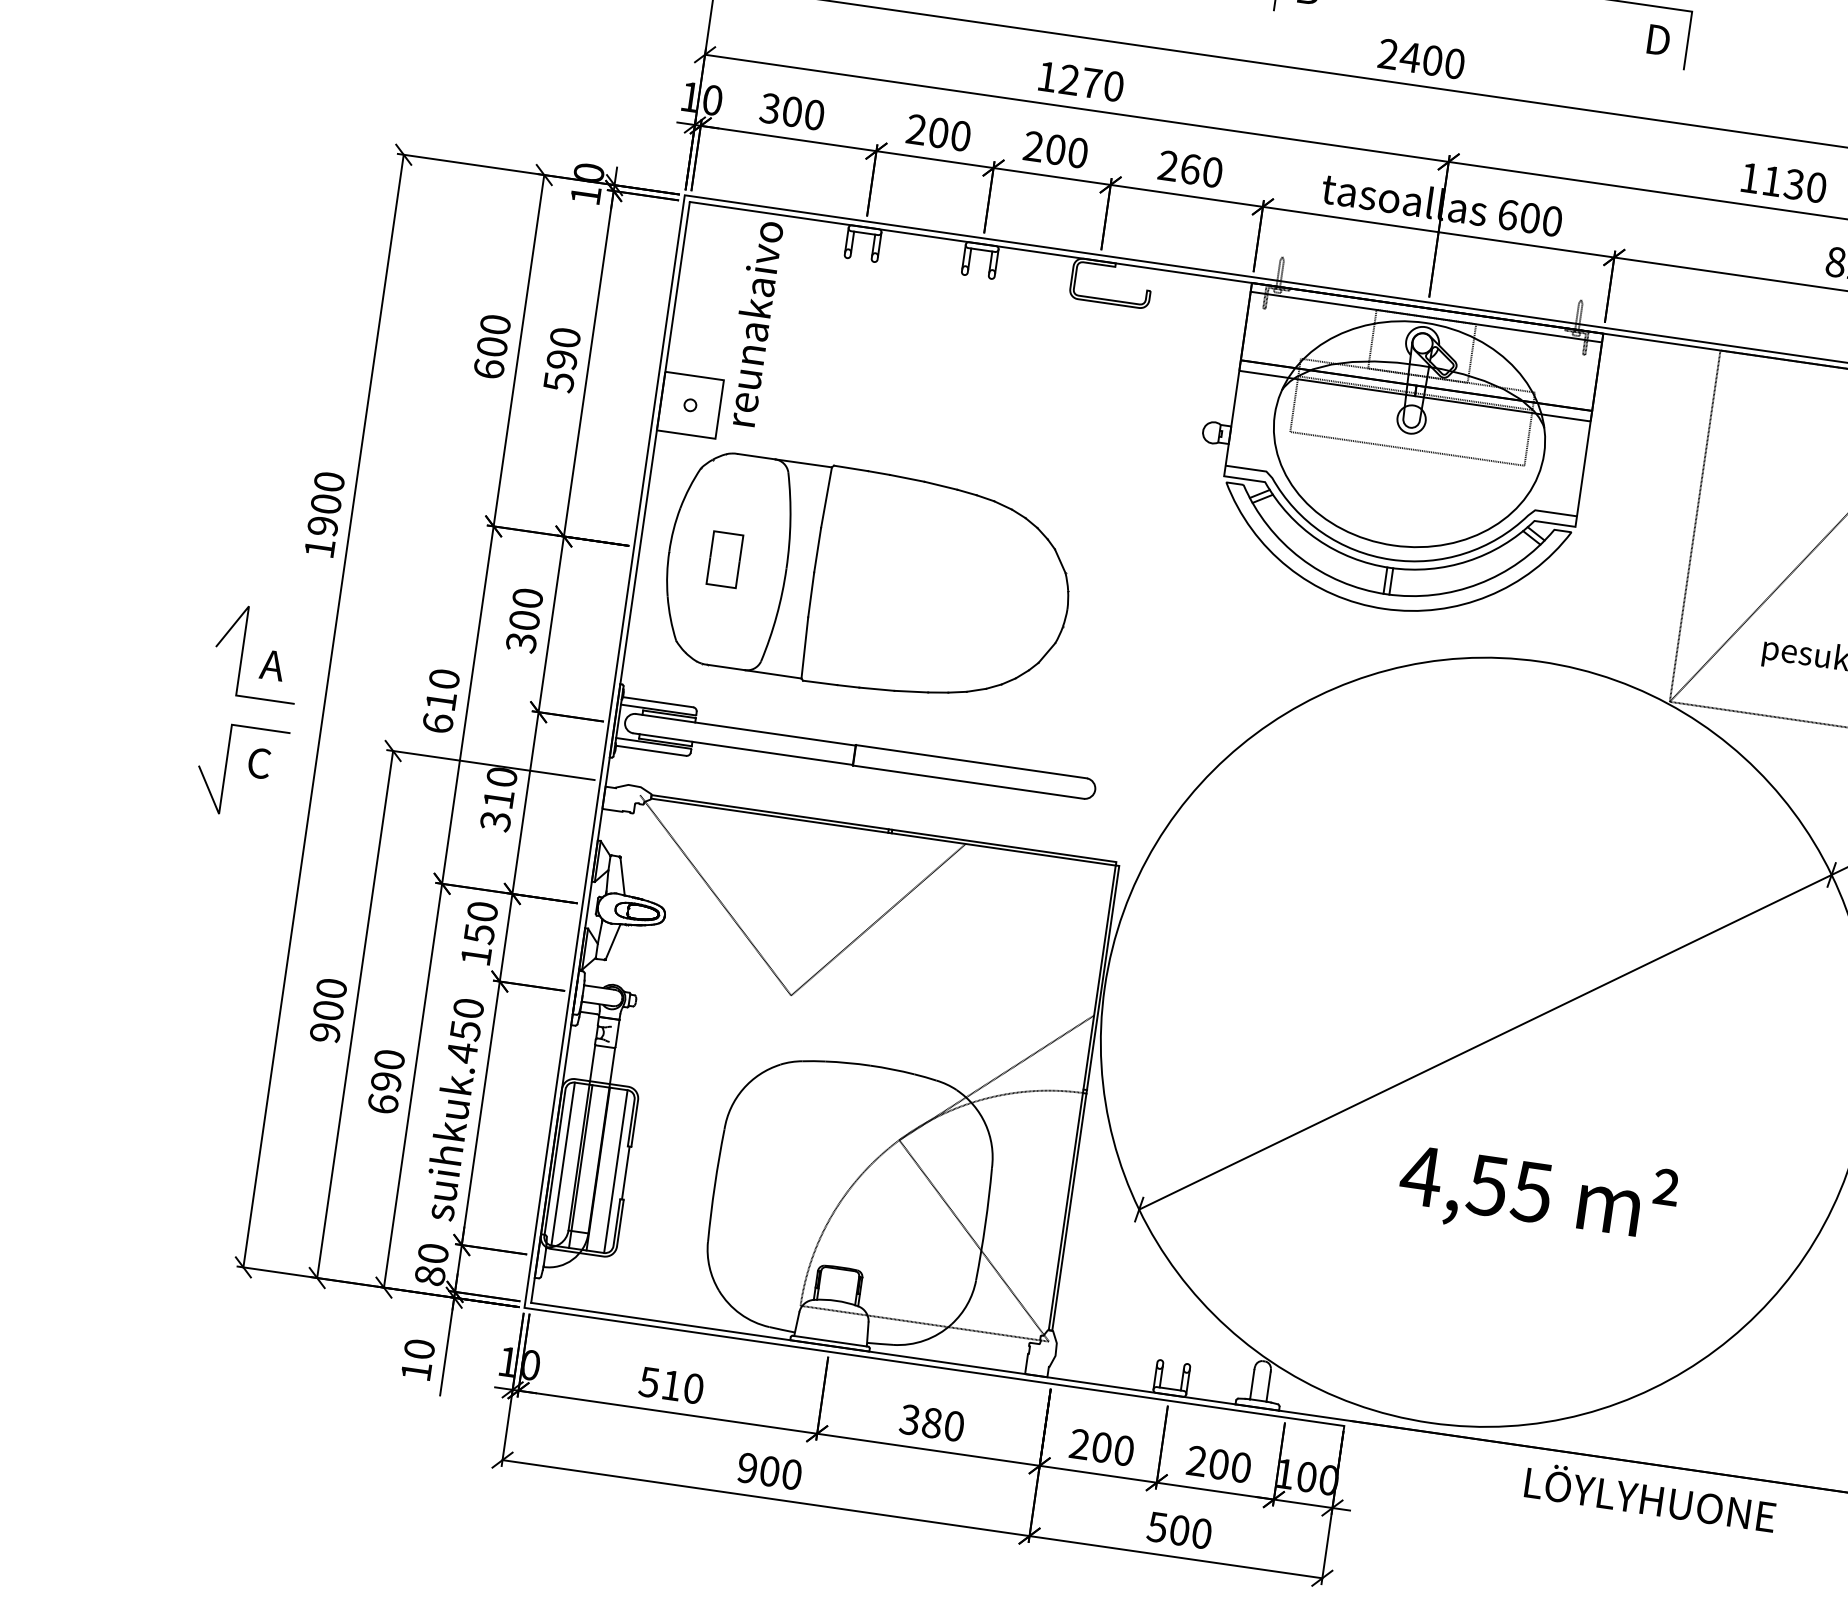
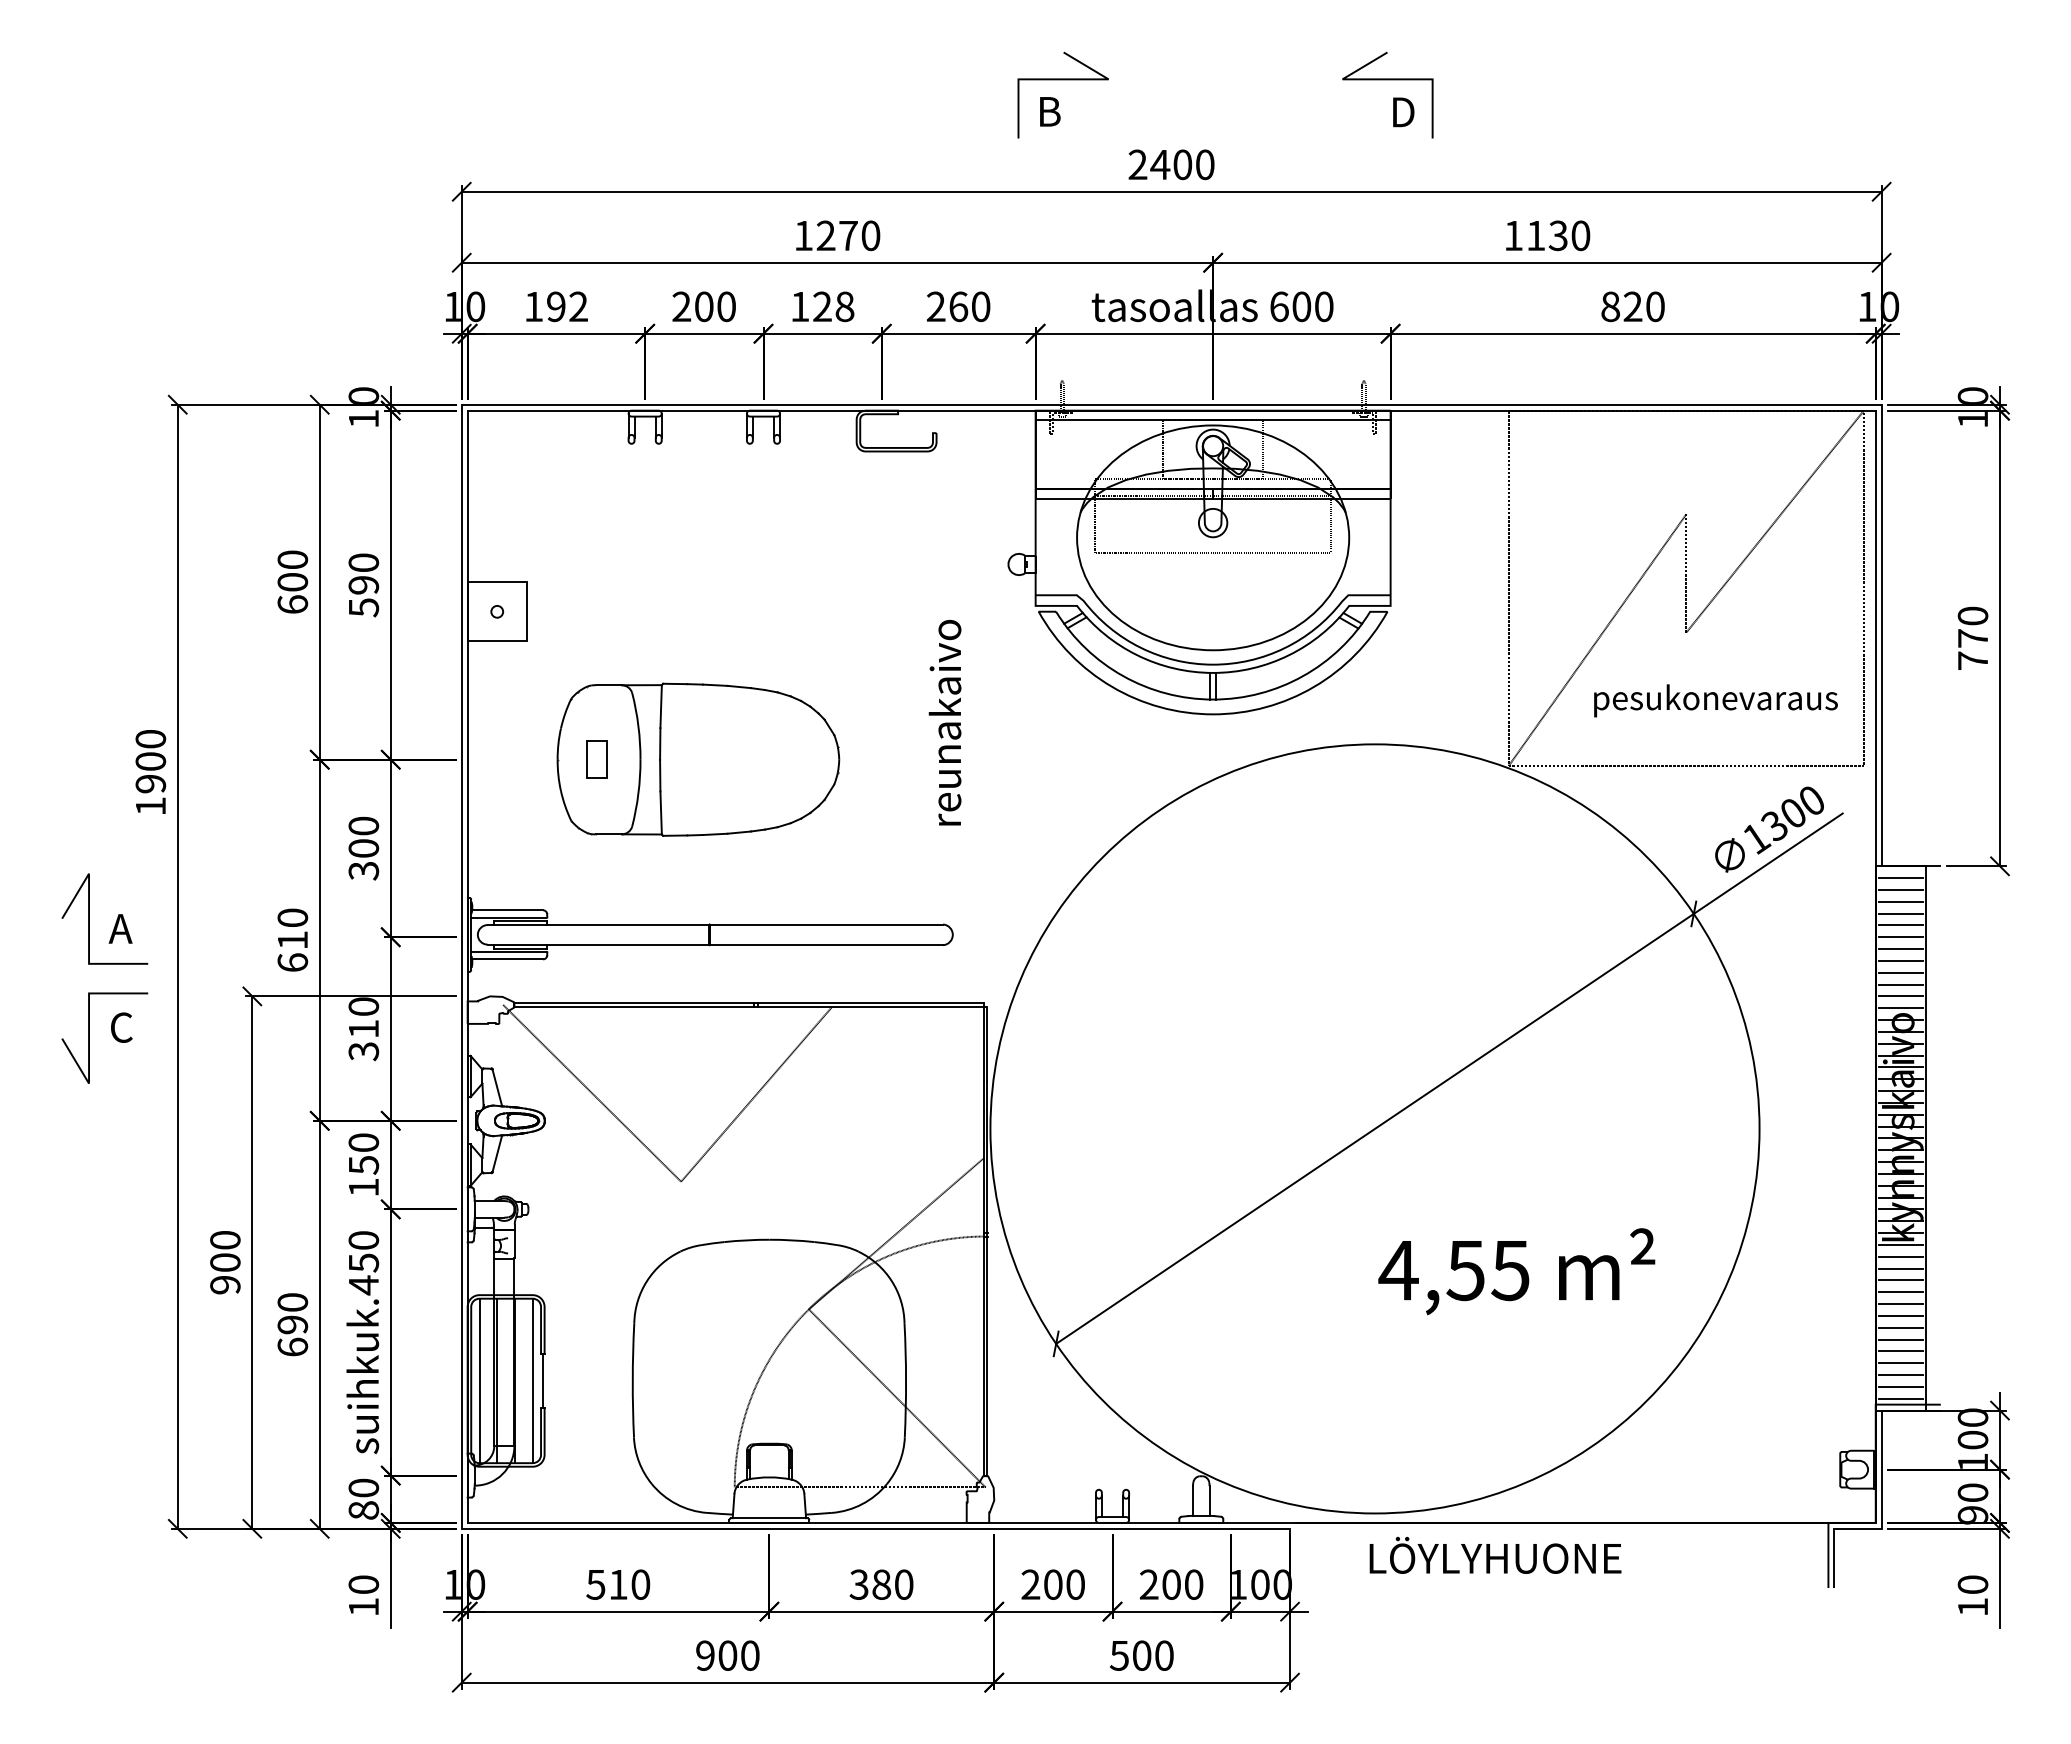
text: (791, 111) -> (555, 306), 300 -> 192
text: (1055, 149) -> (822, 306), 200 -> 128
text: (753, 323) -> (944, 722), moved
part: (868, 580) -> (698, 759), size x0.7
text: (1537, 1193) -> (1516, 1271), moved
text: (1650, 1496) -> (1495, 1554), moved

